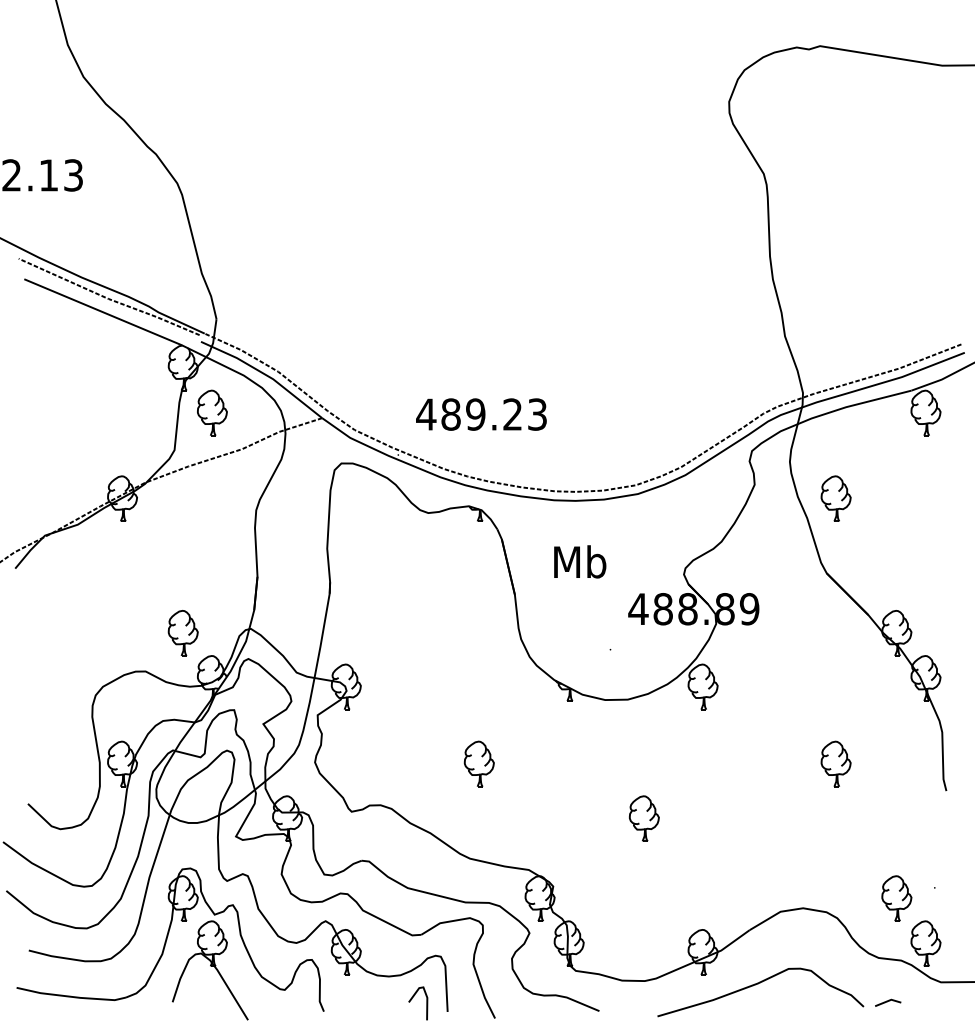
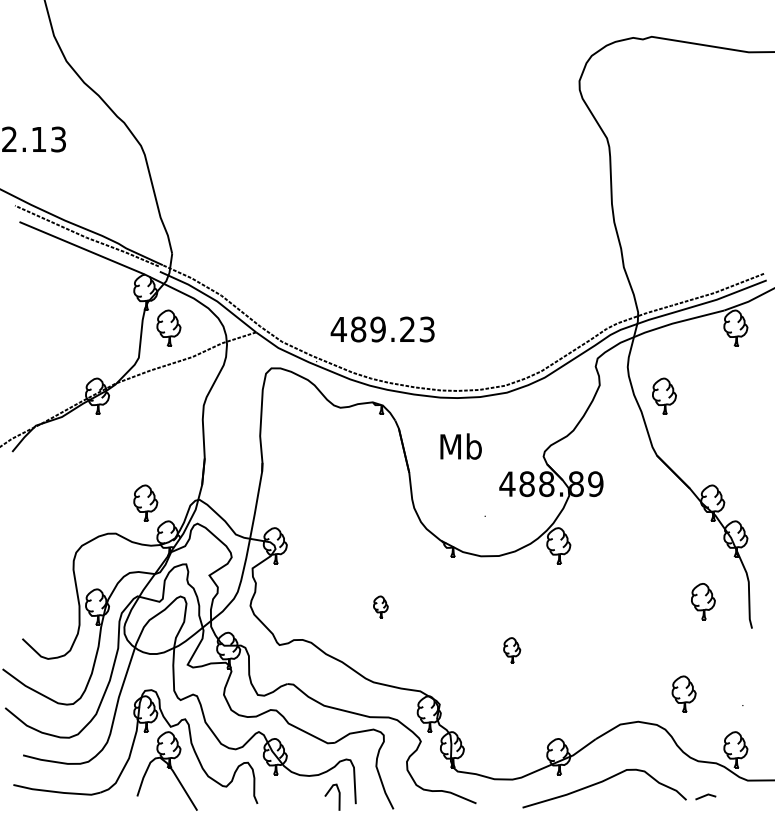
part: (478, 763) -> (380, 606), size x0.6
part: (835, 763) -> (702, 601), moved
part: (644, 818) -> (512, 650), size x0.7
part: (896, 898) -> (683, 694), moved

